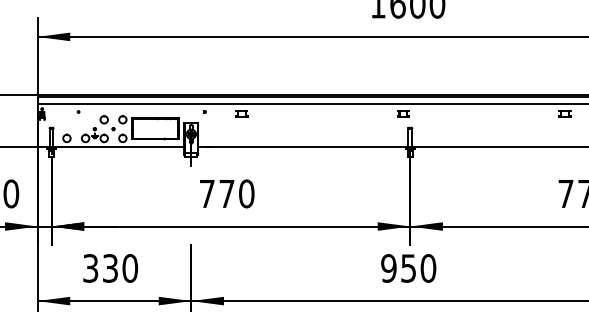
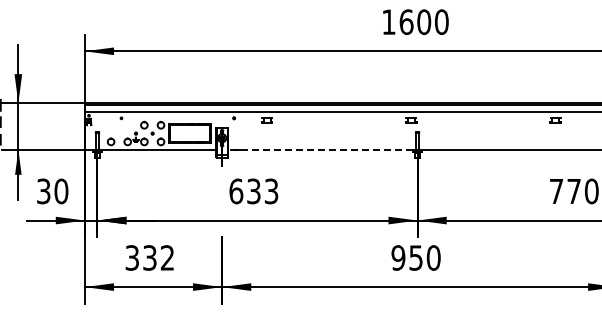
line: (301, 146) -> (320, 149), solid -> dashed
text: (226, 193) -> (253, 191), 770 -> 633
text: (130, 267) -> (167, 257), 330 -> 332

